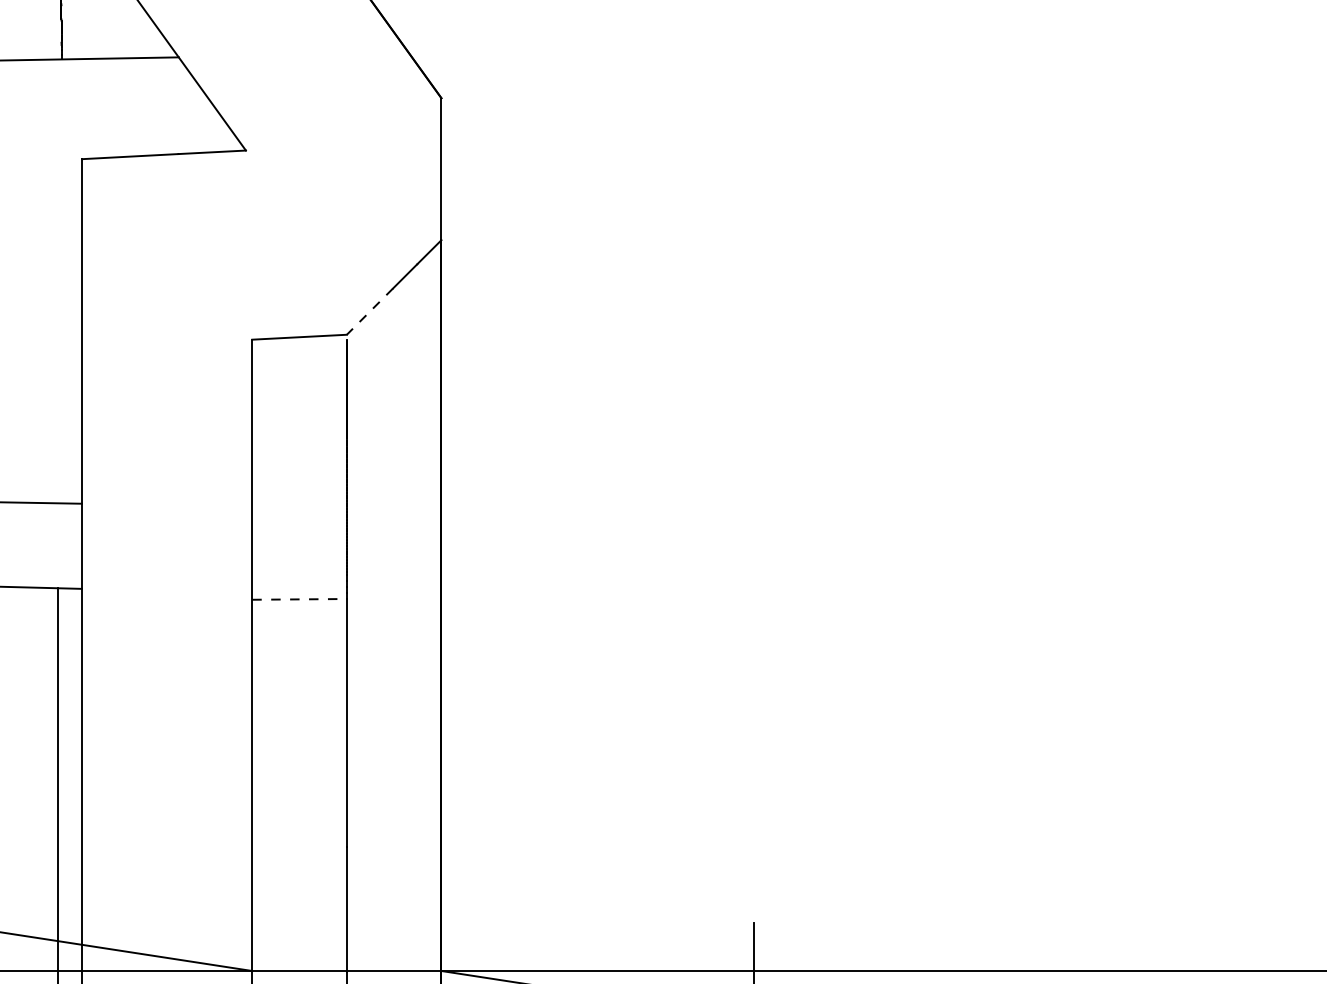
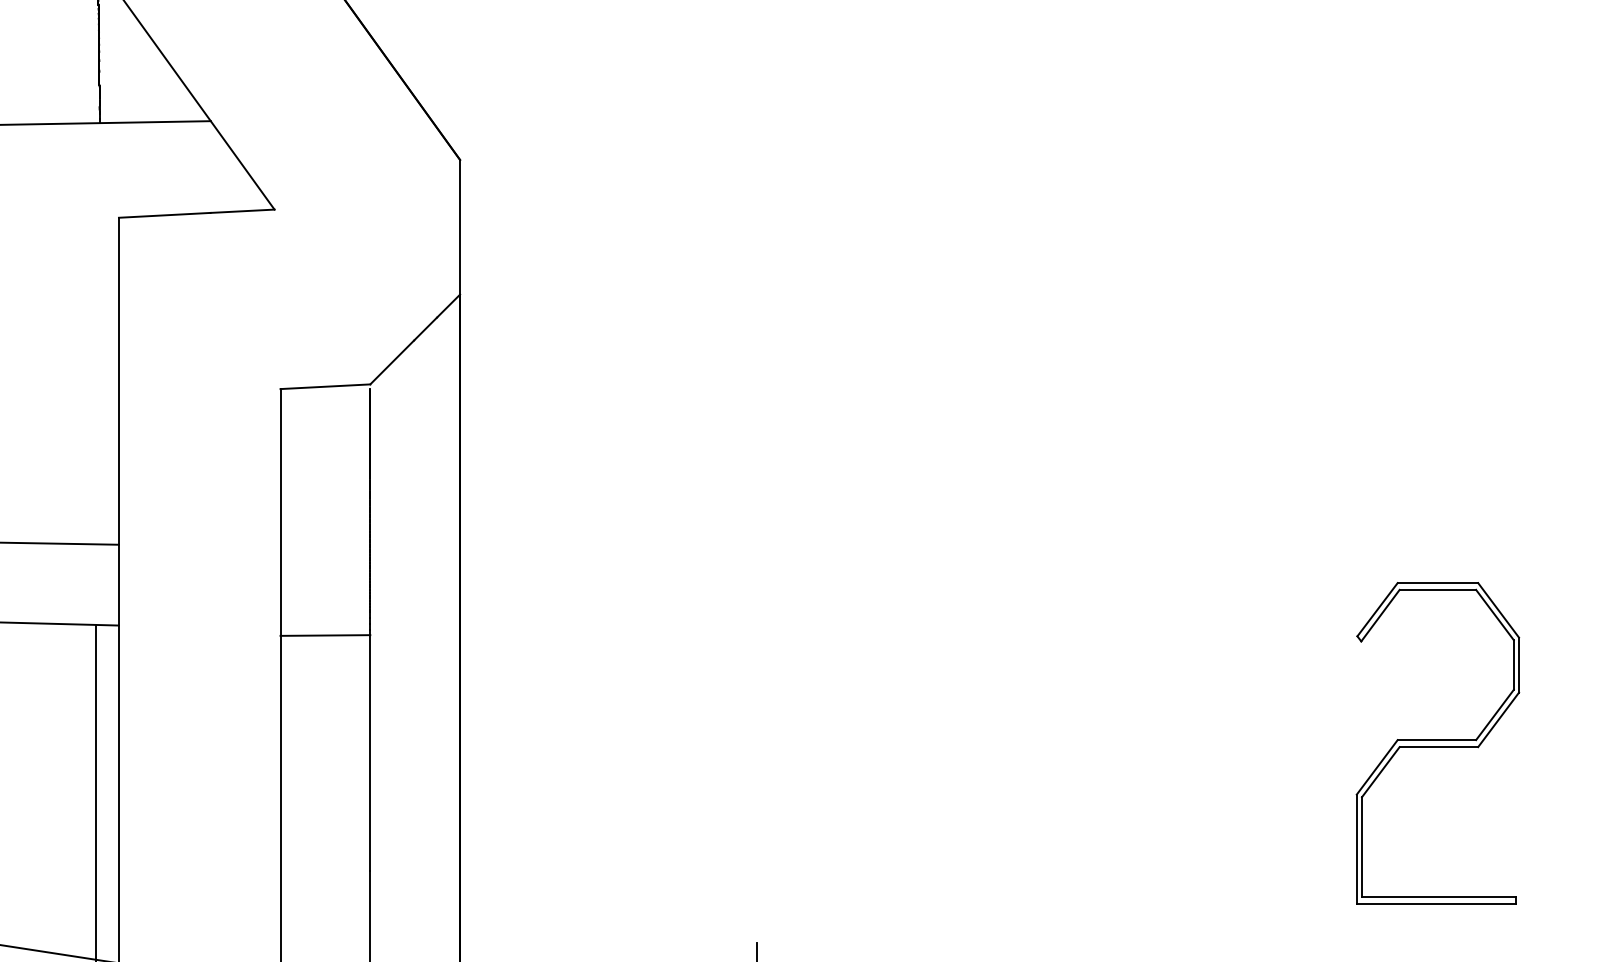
line: (369, 311) -> (391, 362), dashed -> solid
line: (299, 599) -> (325, 635), dashed -> solid

